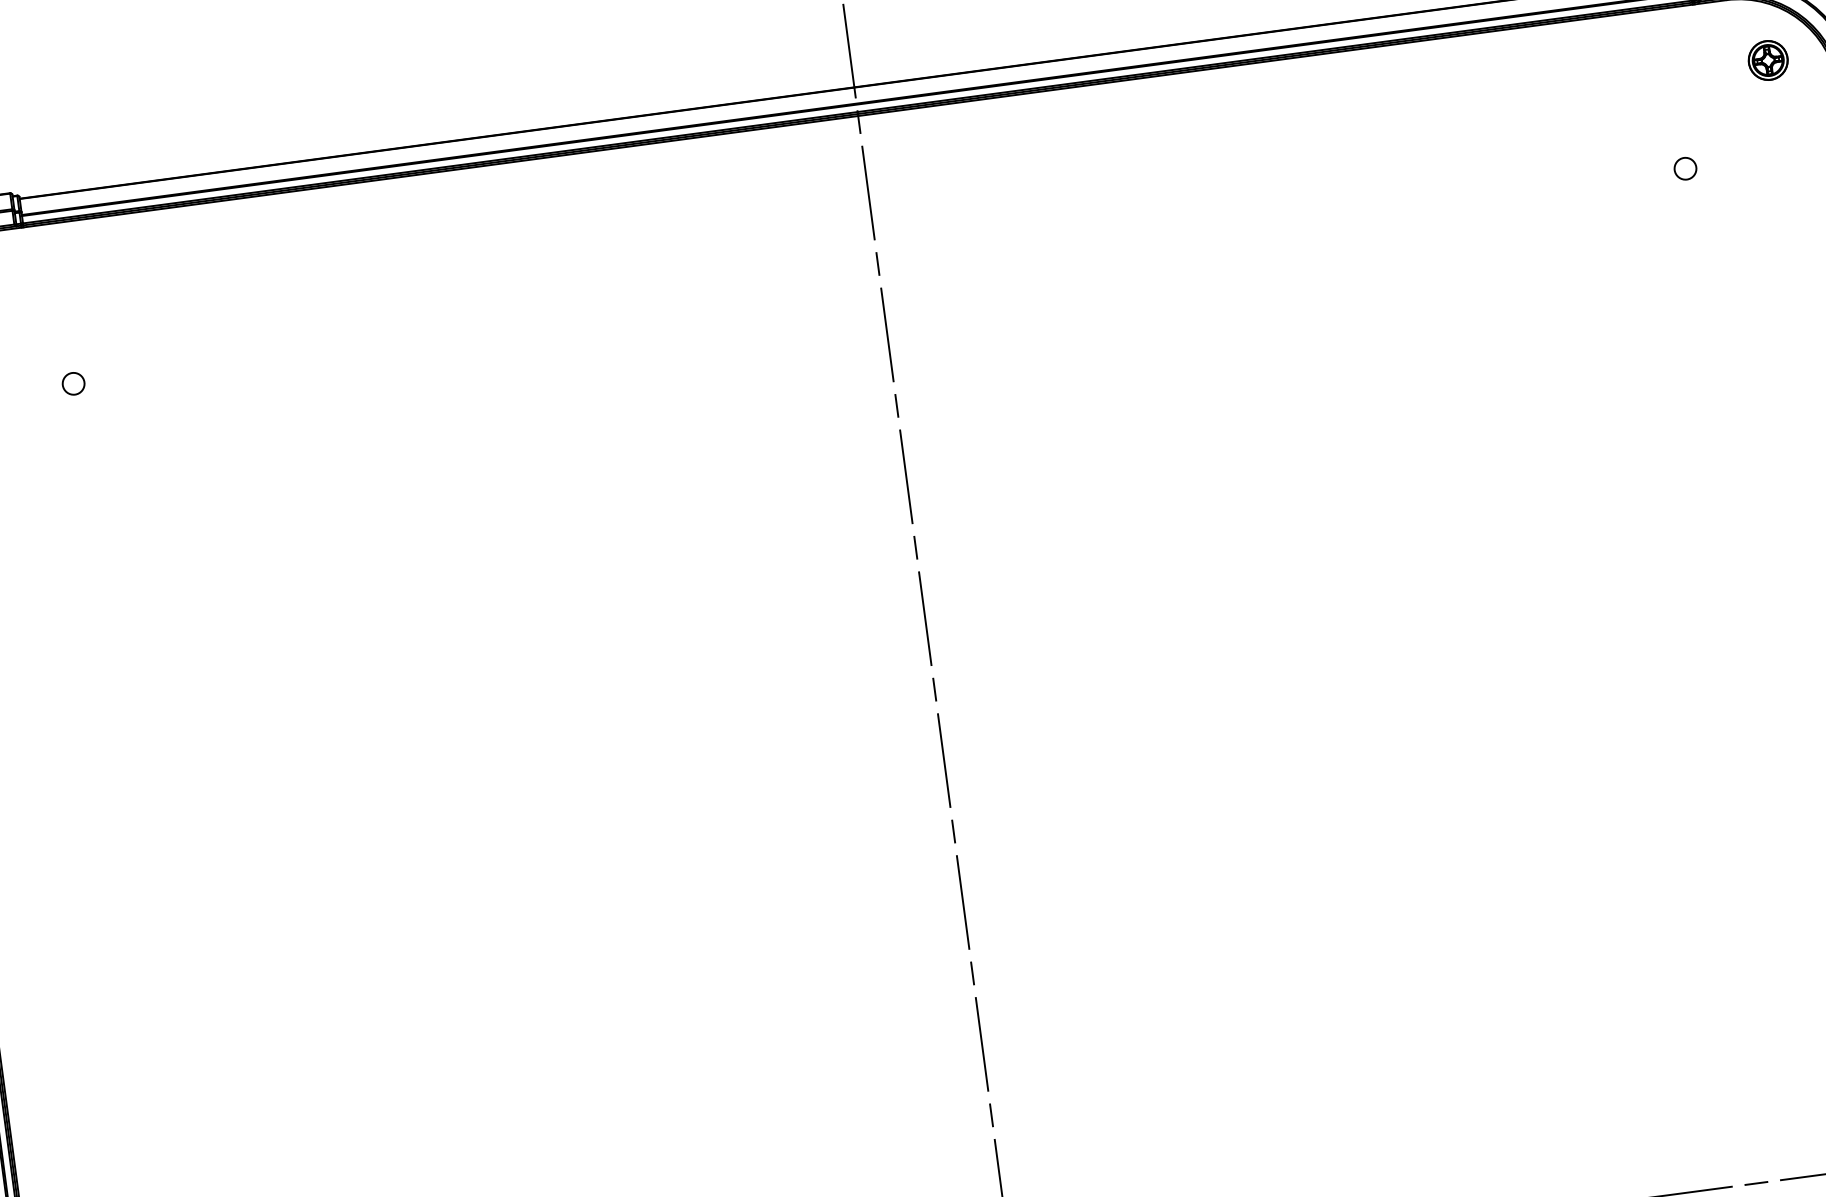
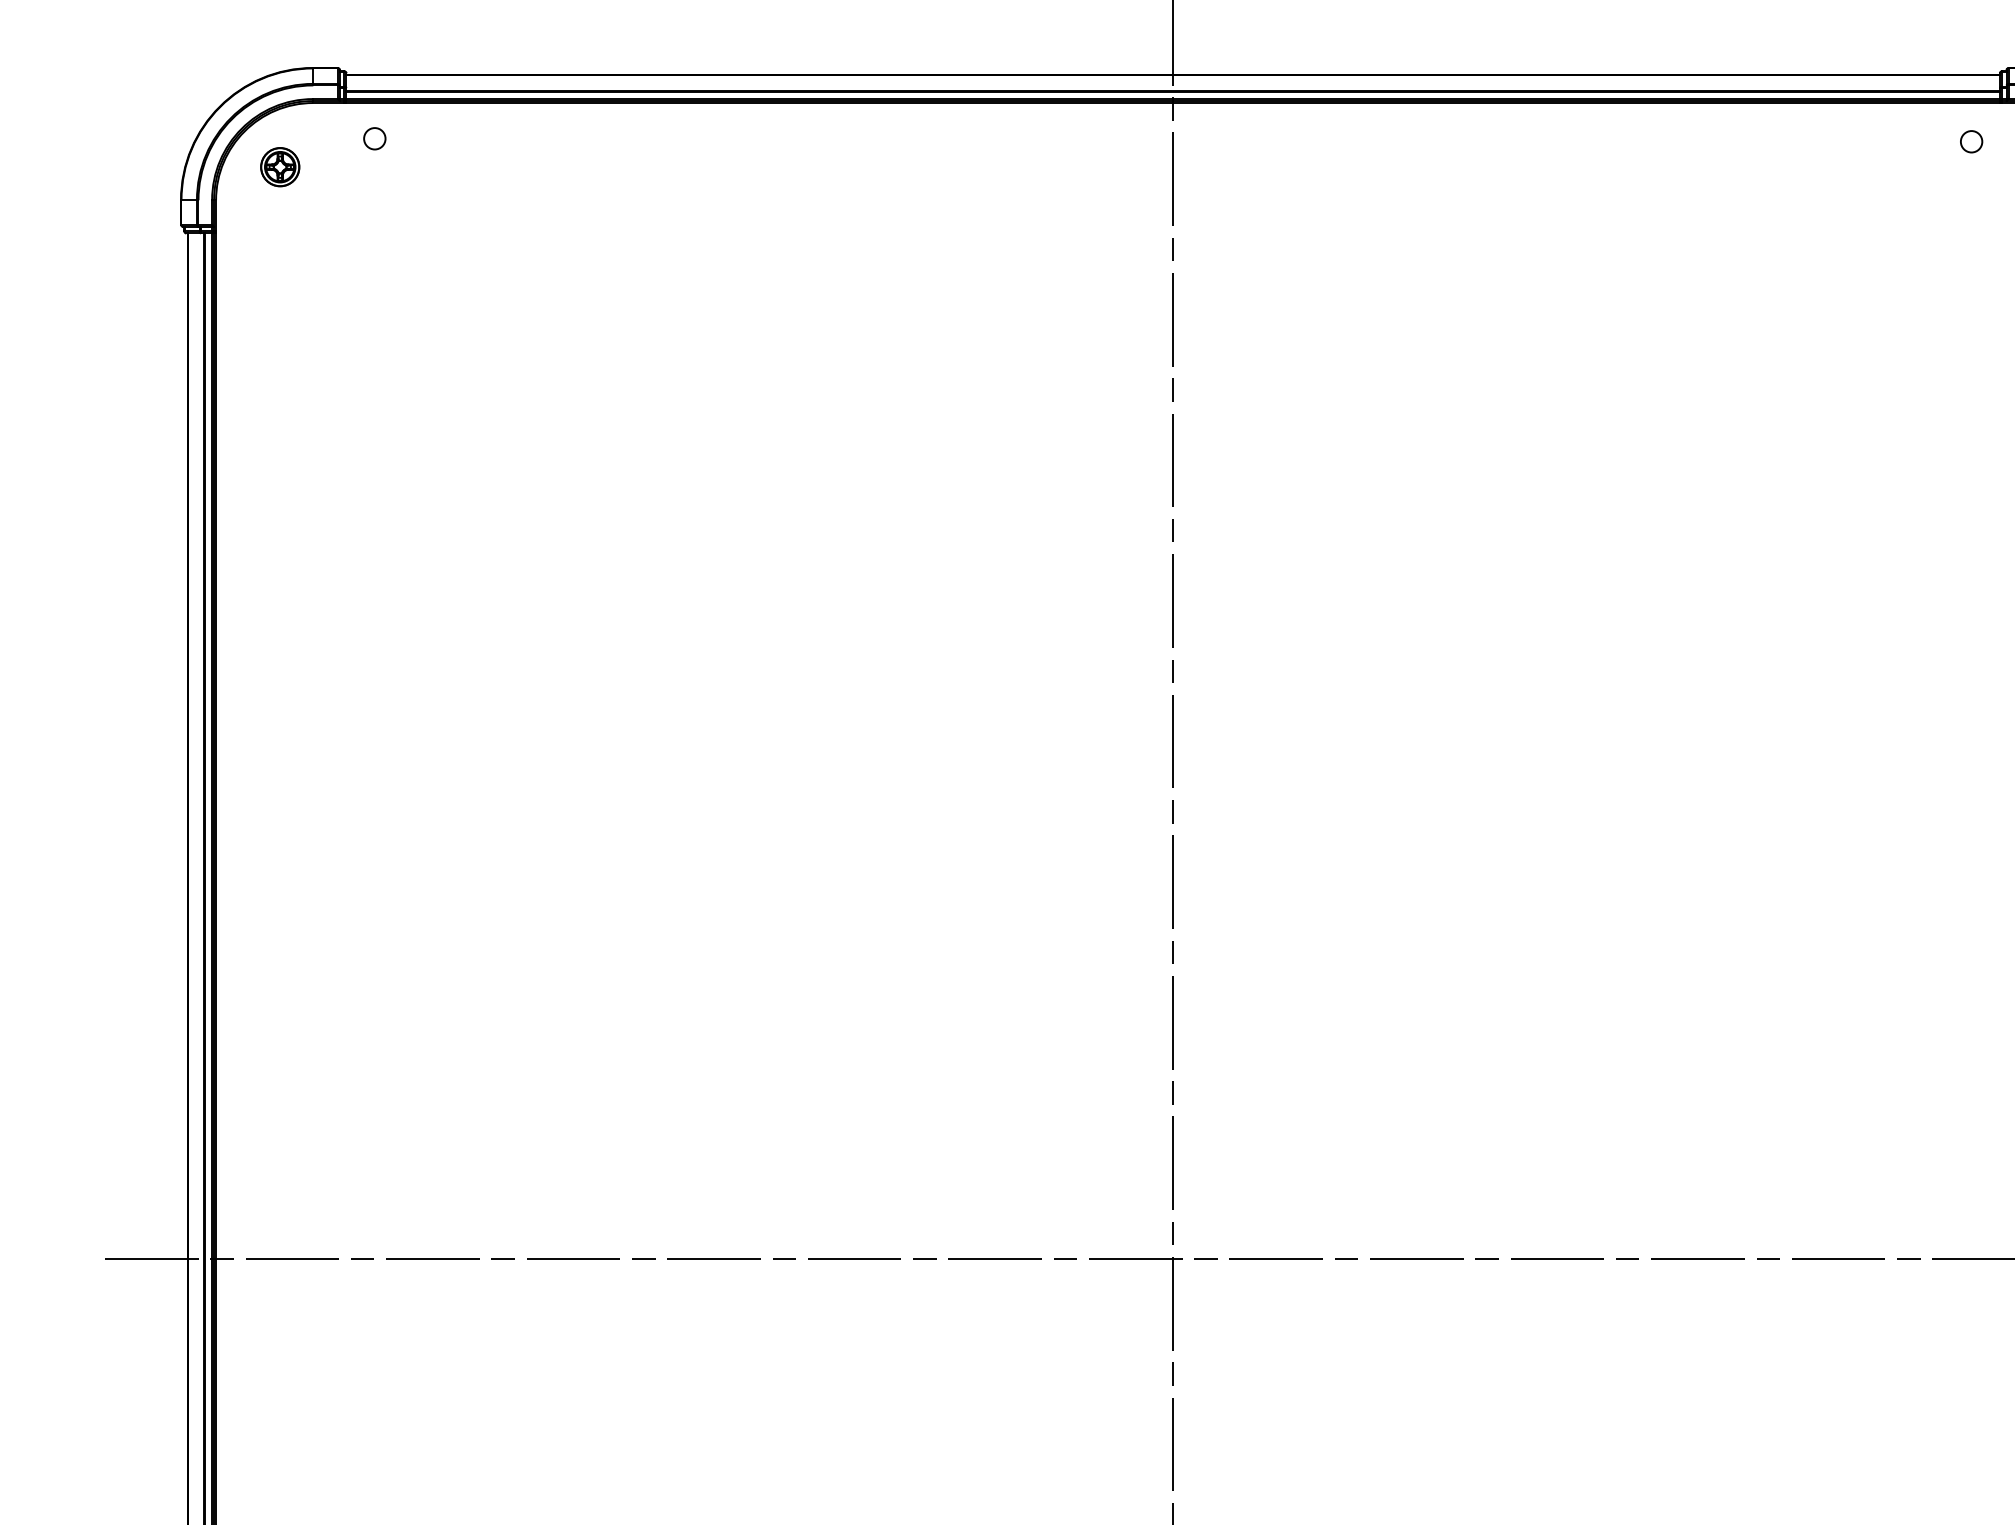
circle: (1685, 168) -> (1971, 141), moved
circle: (73, 383) -> (374, 138), moved

